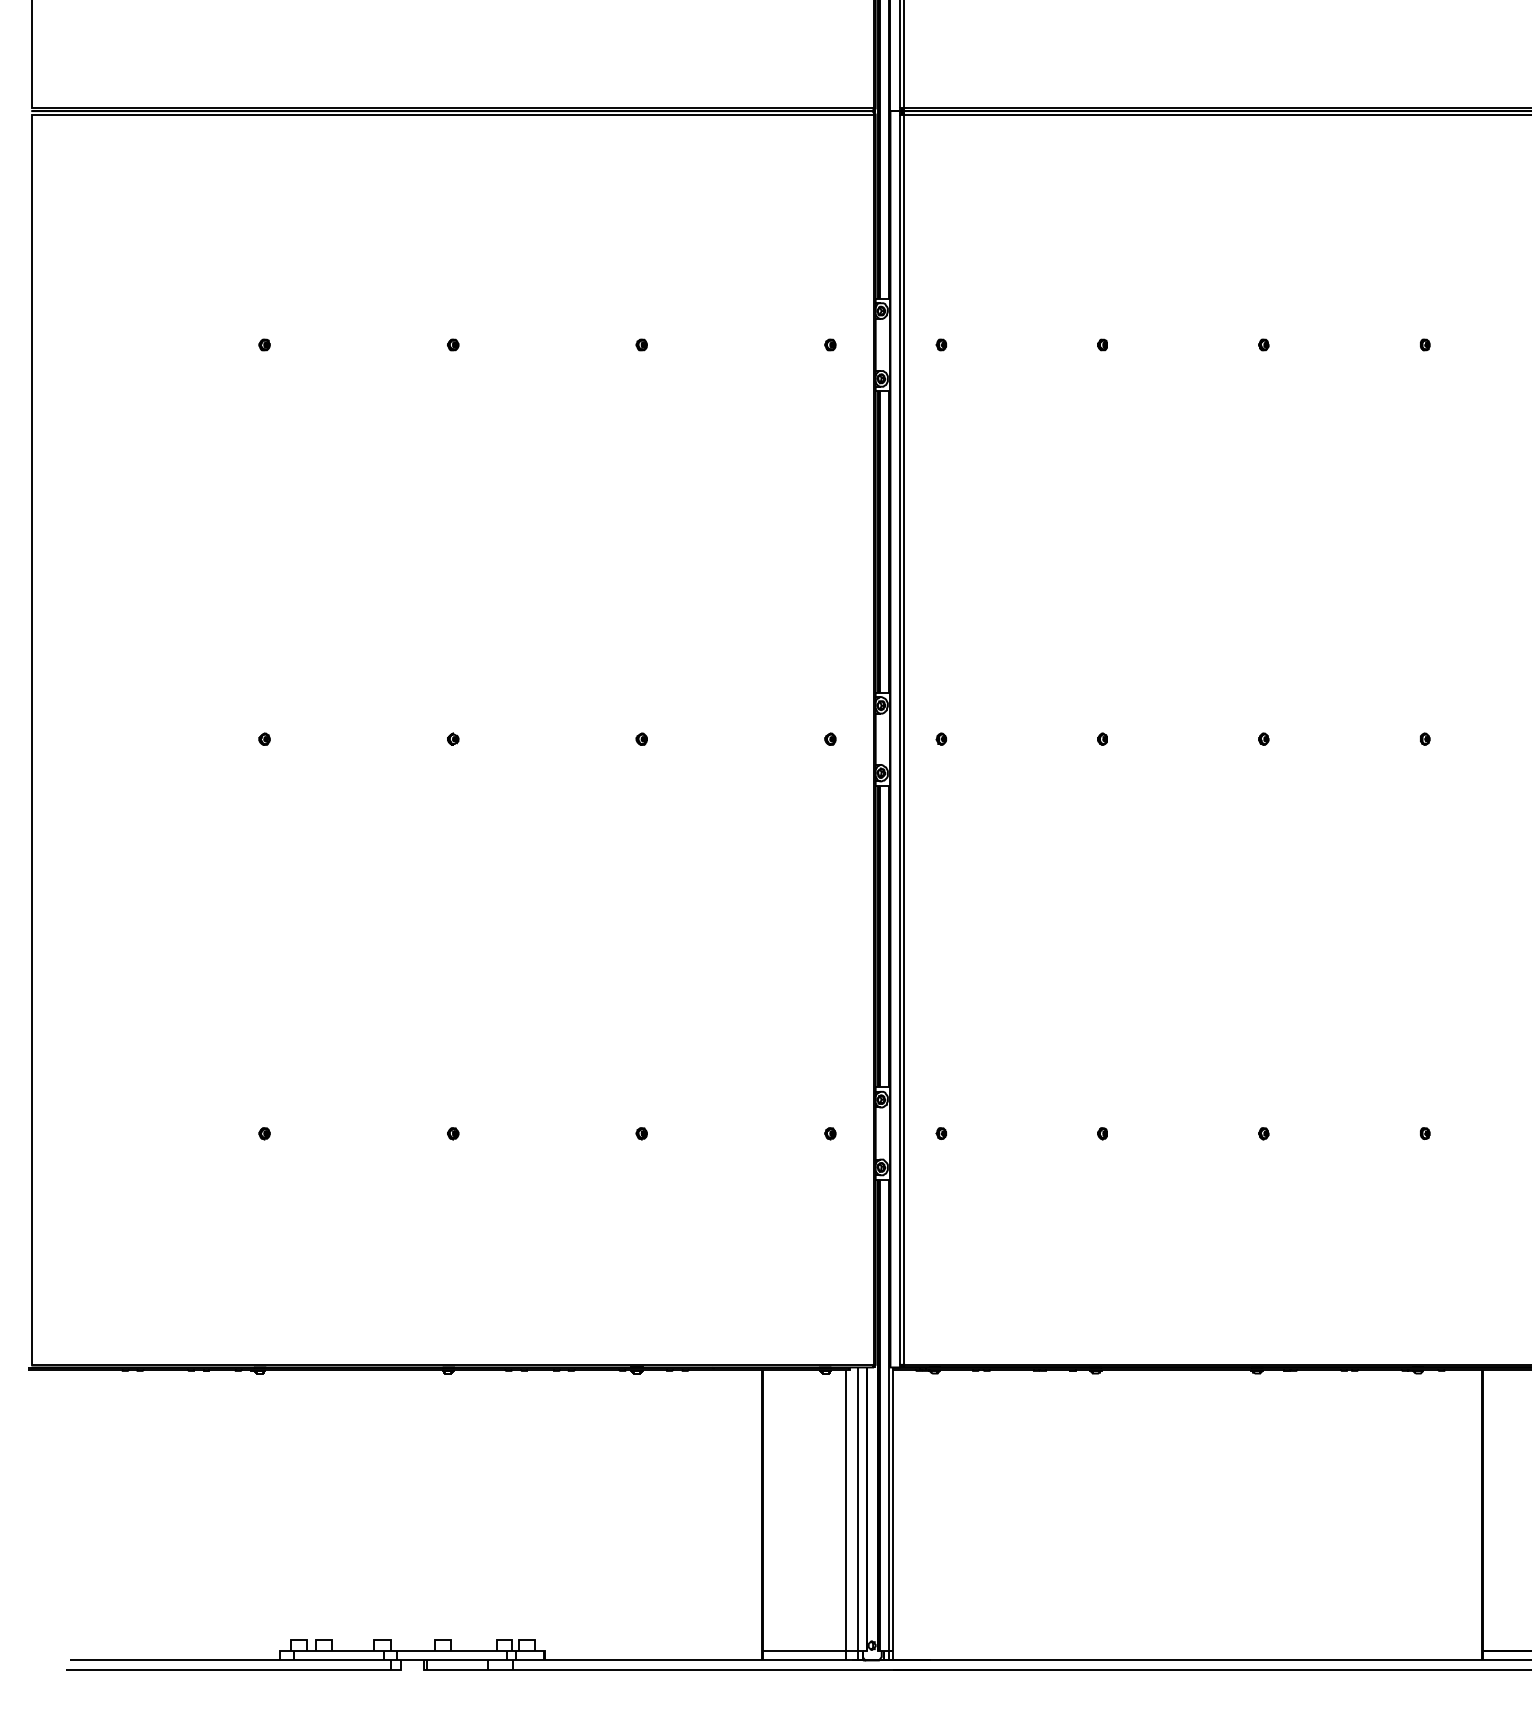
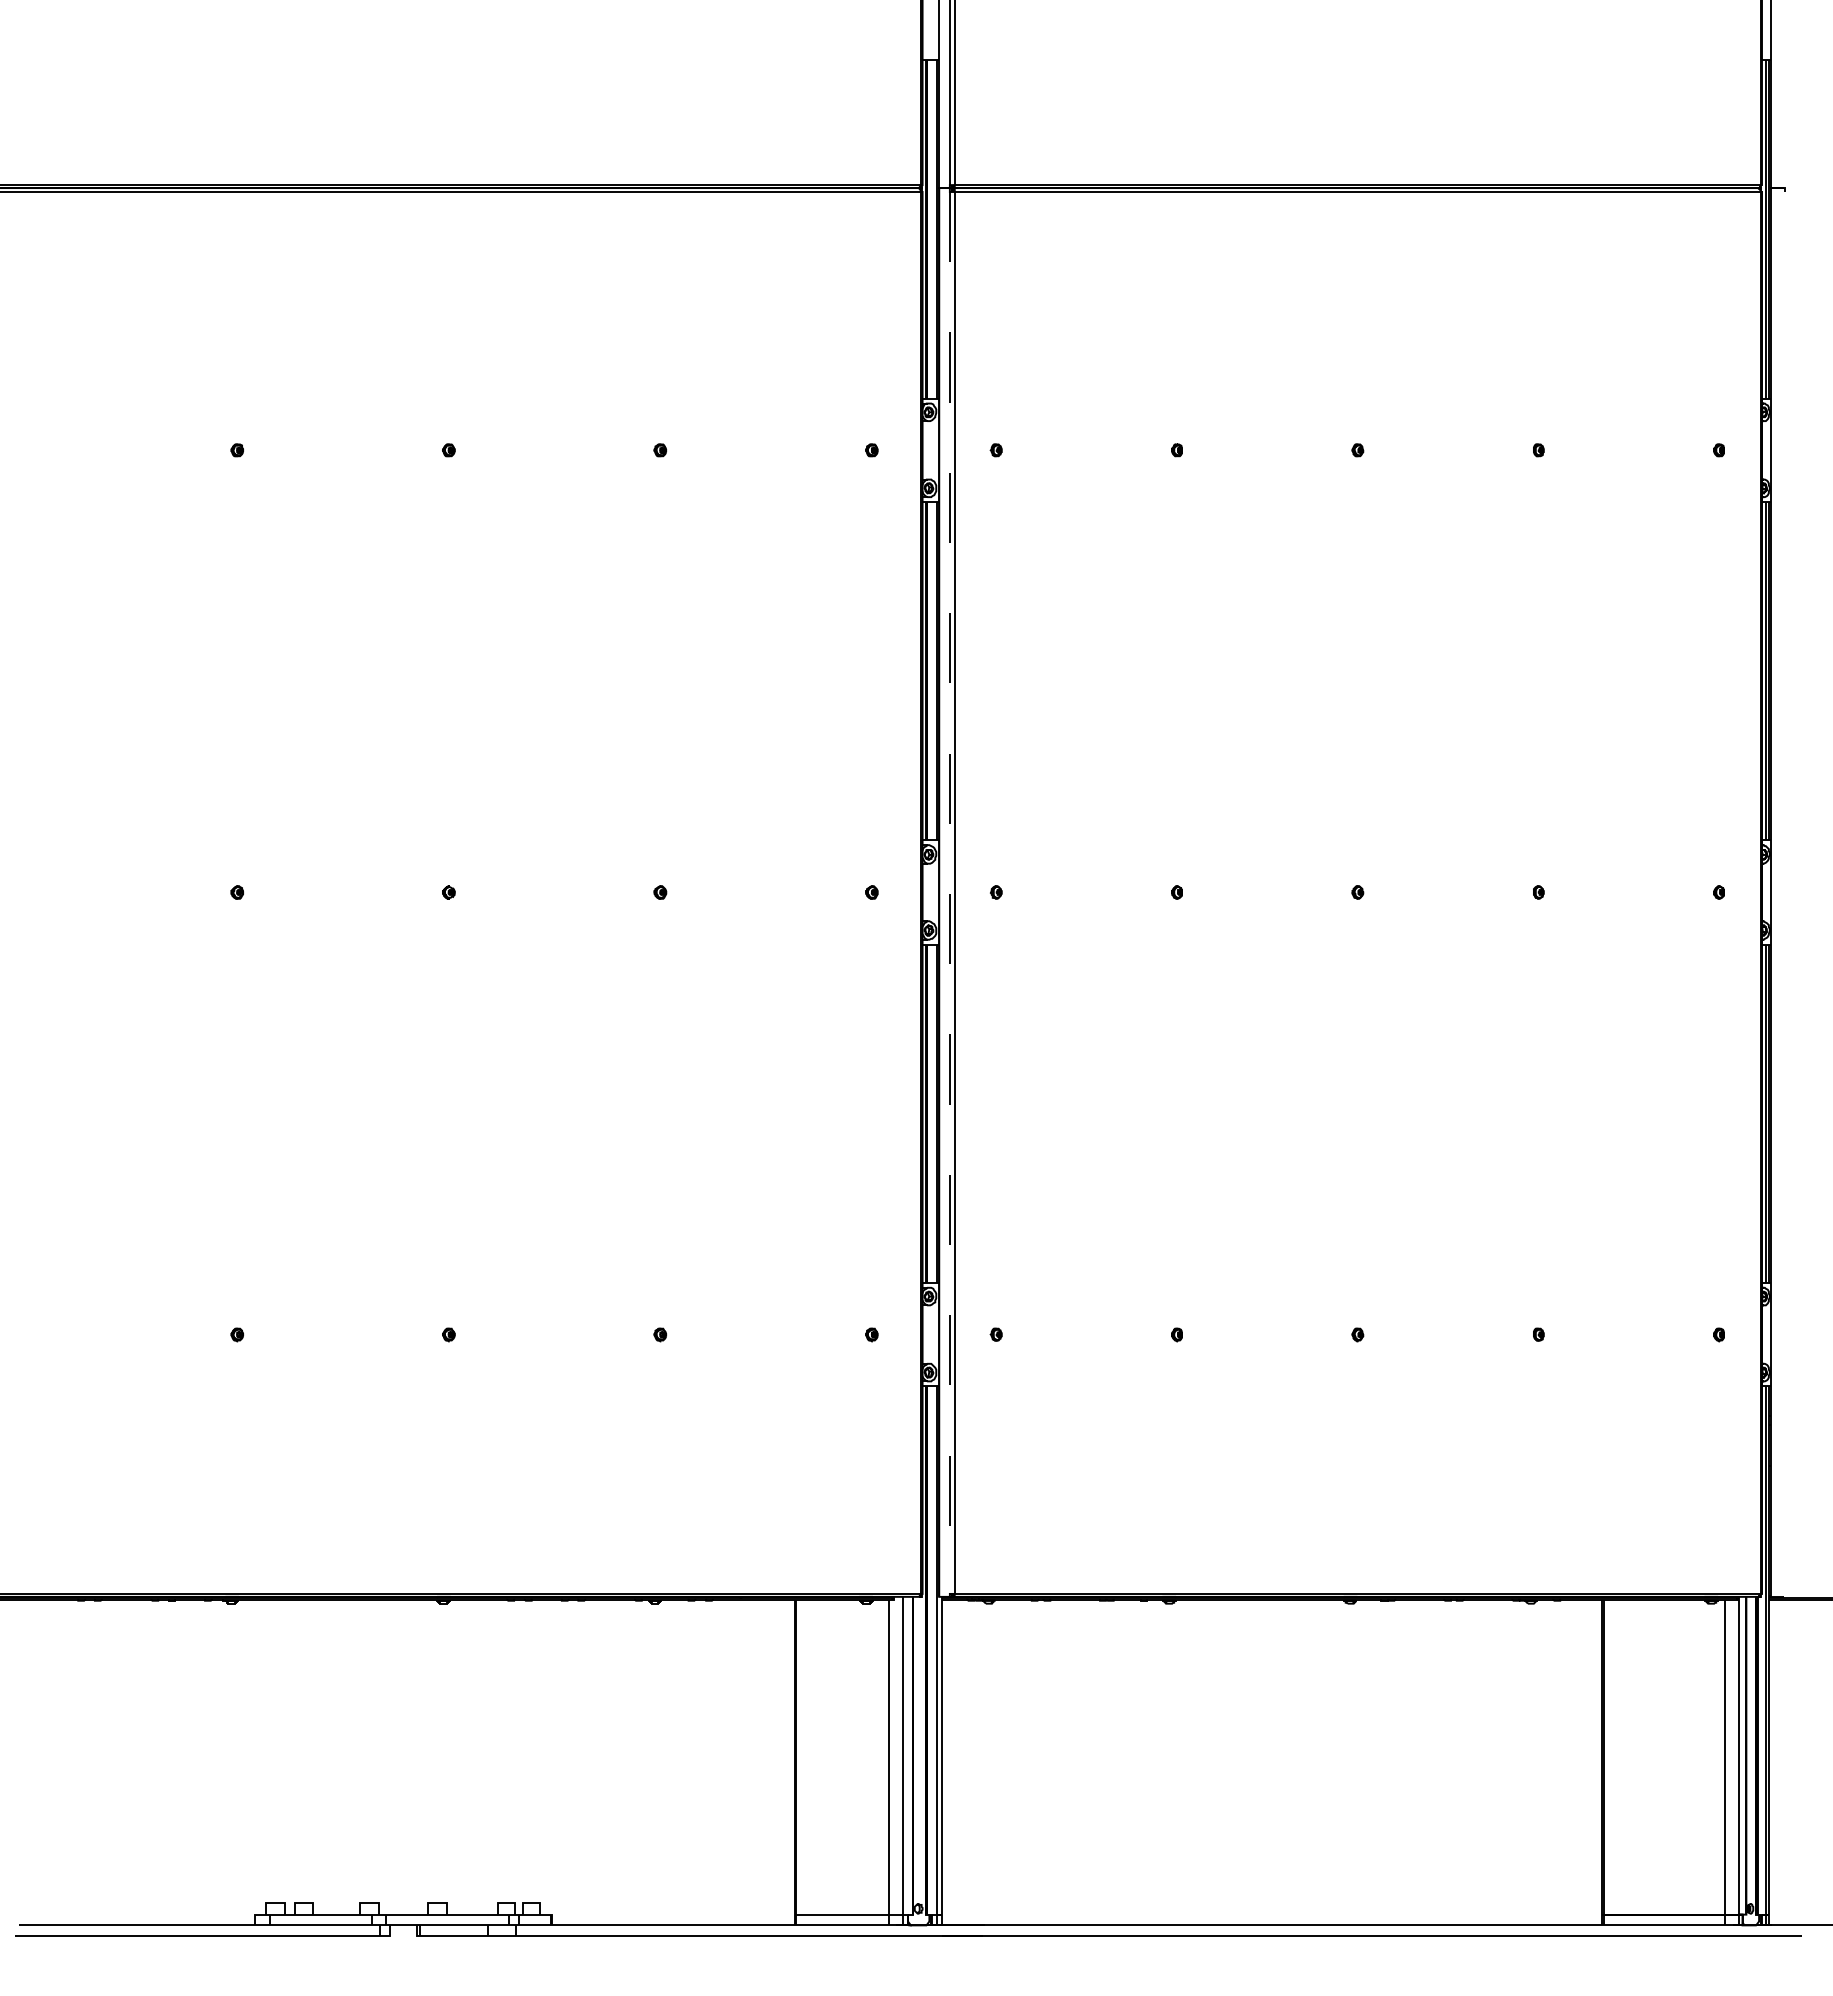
line: (899, 739) -> (949, 892), solid -> dashed

